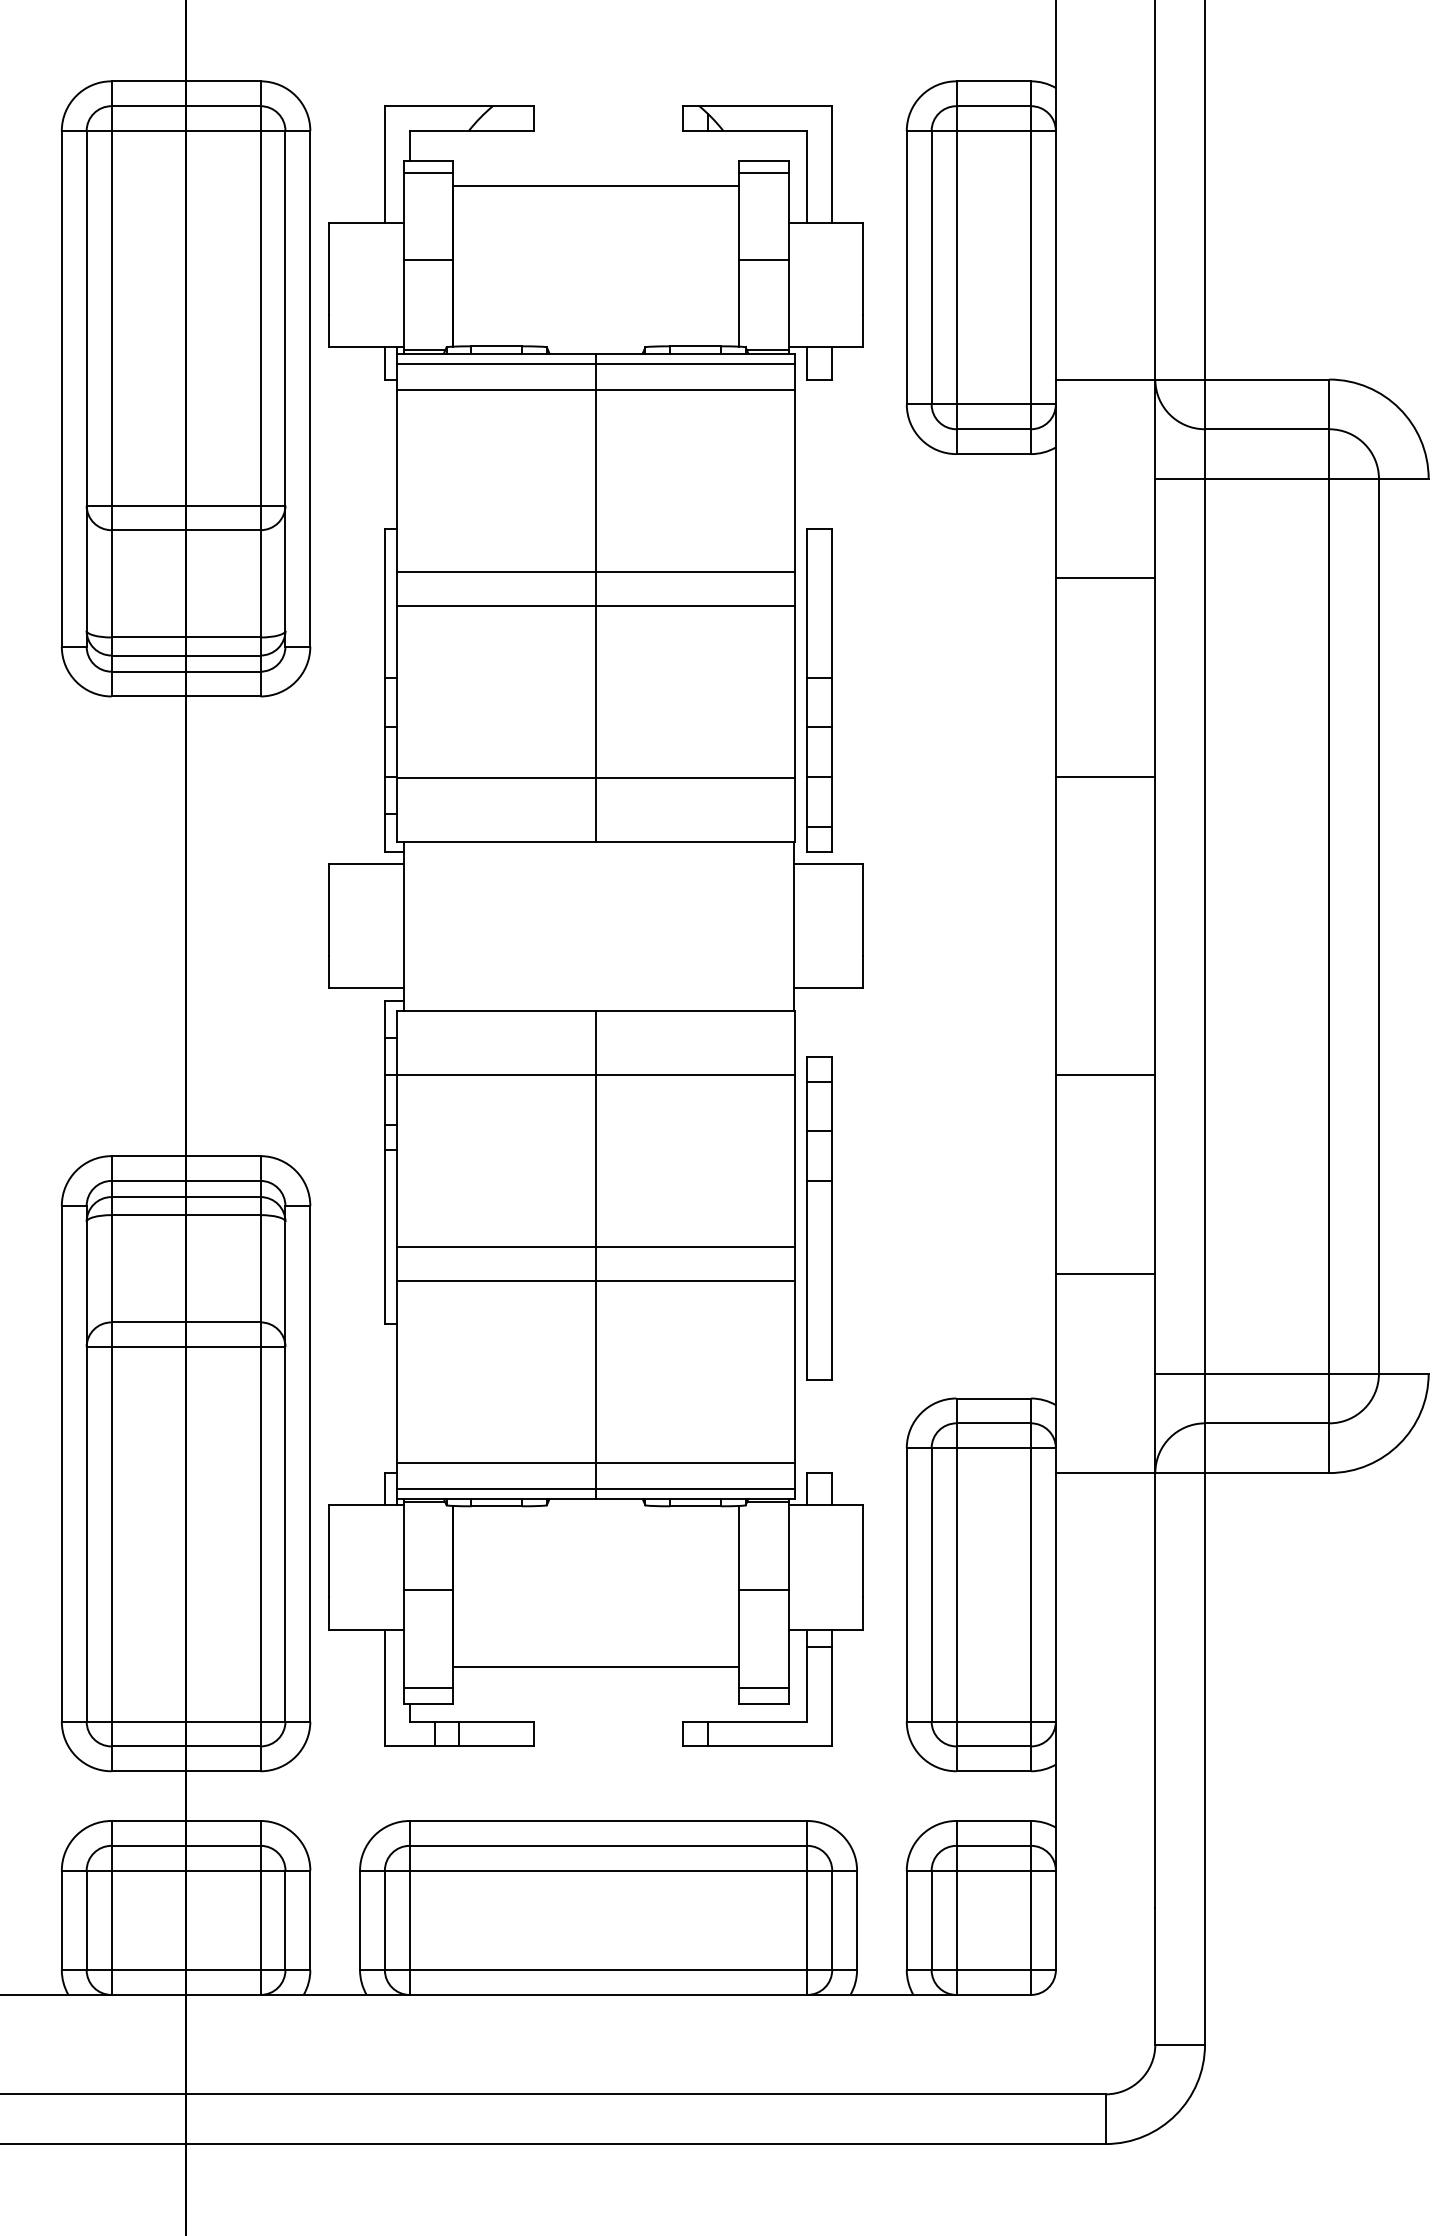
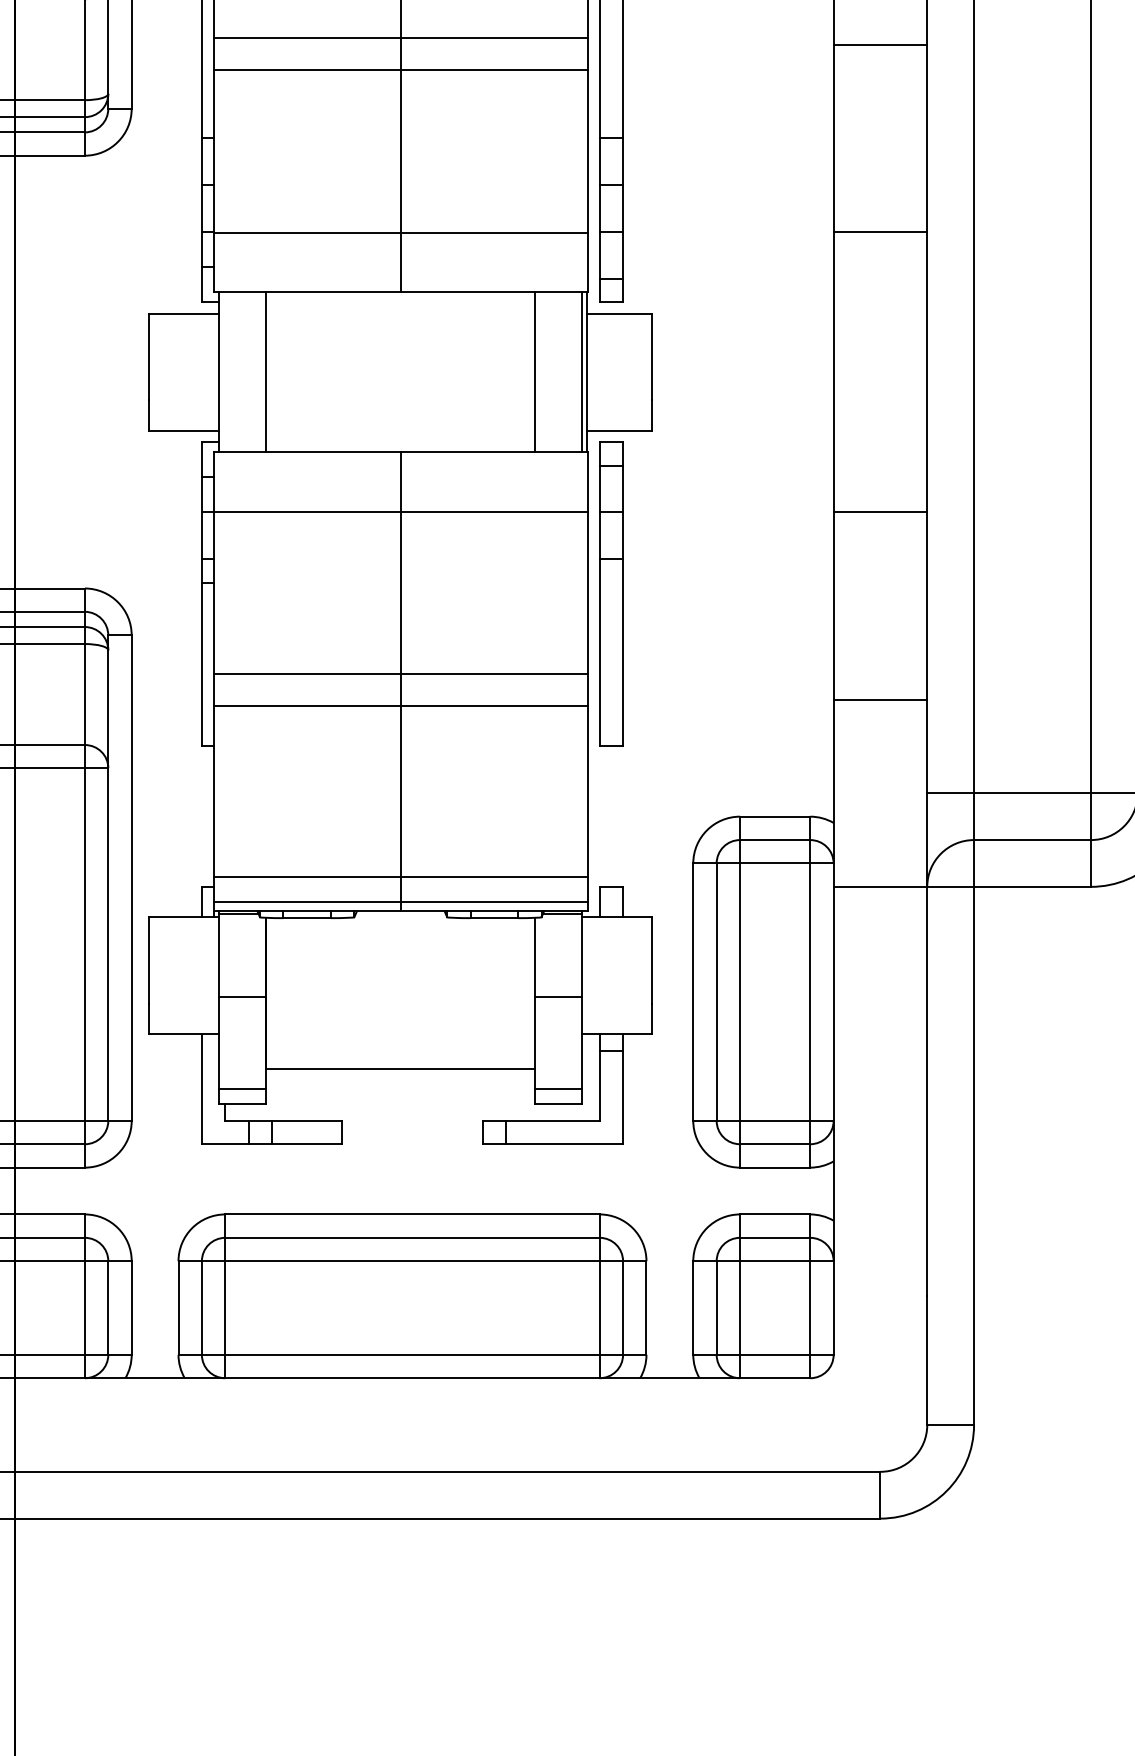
line: (453, 926) -> (266, 372), added
line: (739, 926) -> (535, 372), added
line: (788, 926) -> (581, 372), added
part: (819, 1218) -> (611, 594), moved

